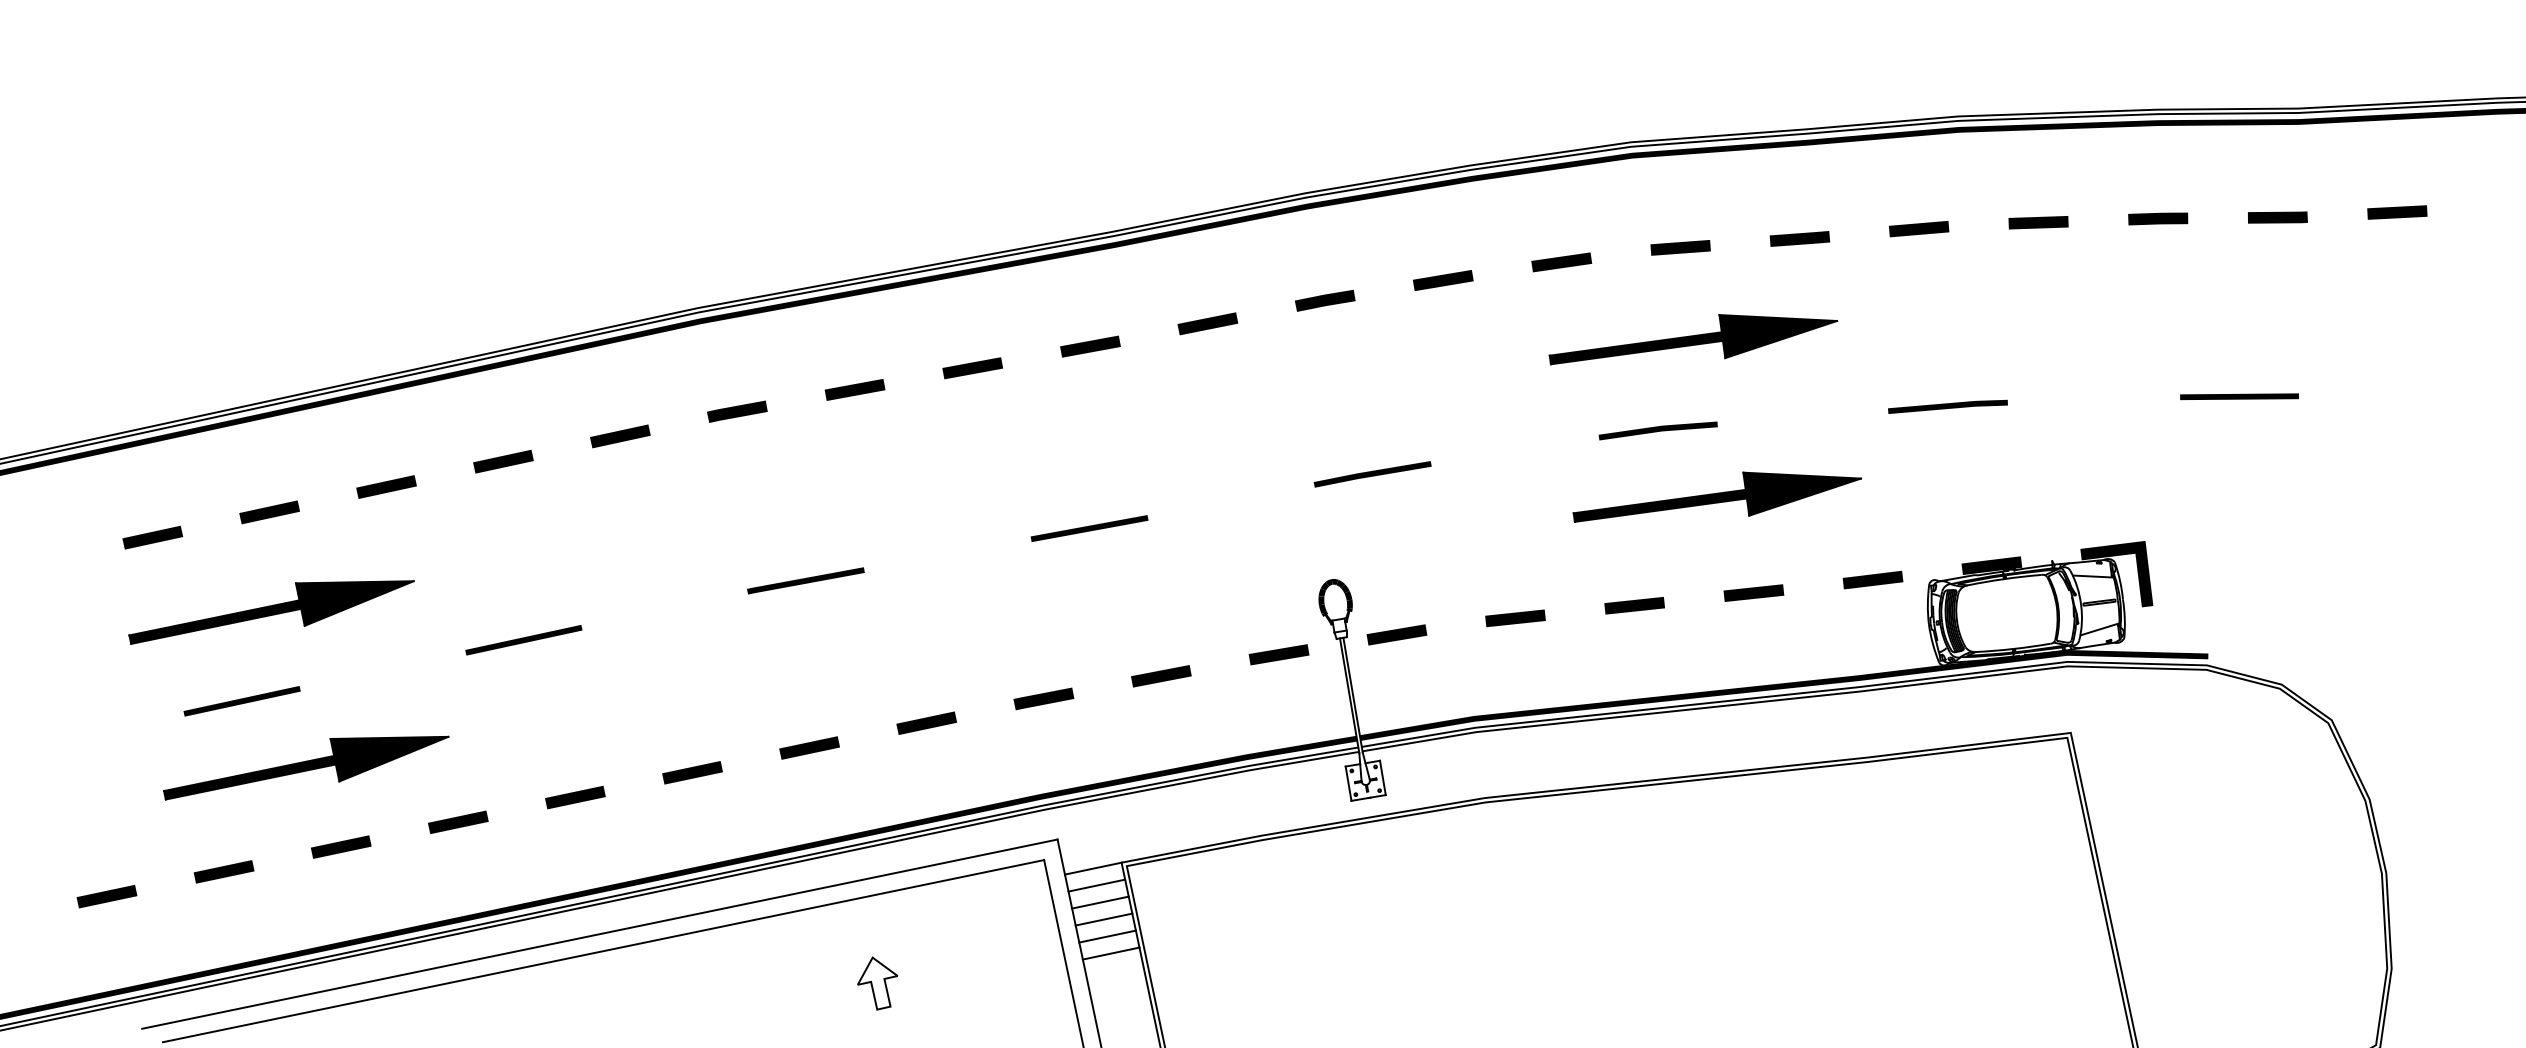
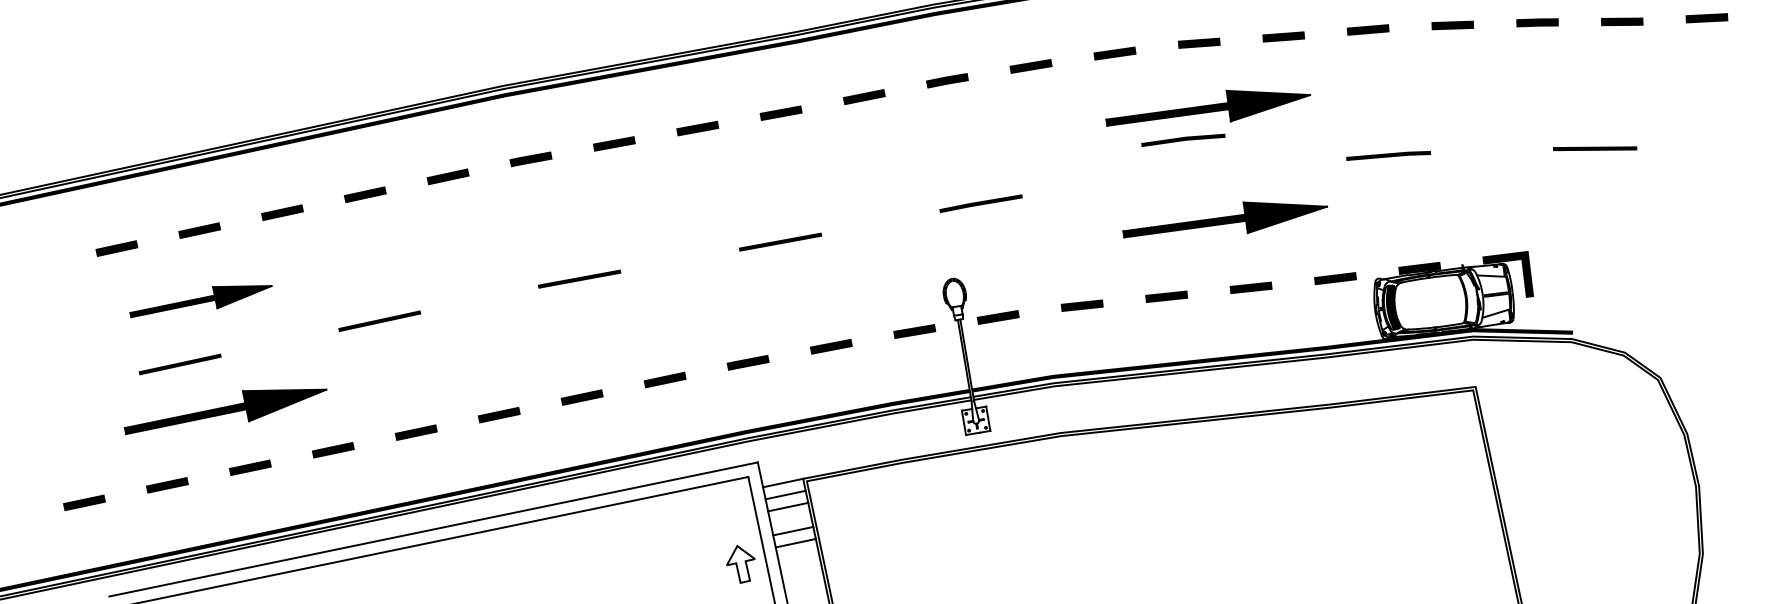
line: (1657, 430) -> (1182, 140), moved
part: (271, 612) -> (200, 301), size x0.7
line: (1103, 919) -> (790, 519), removed
part: (877, 983) -> (740, 564), moved

